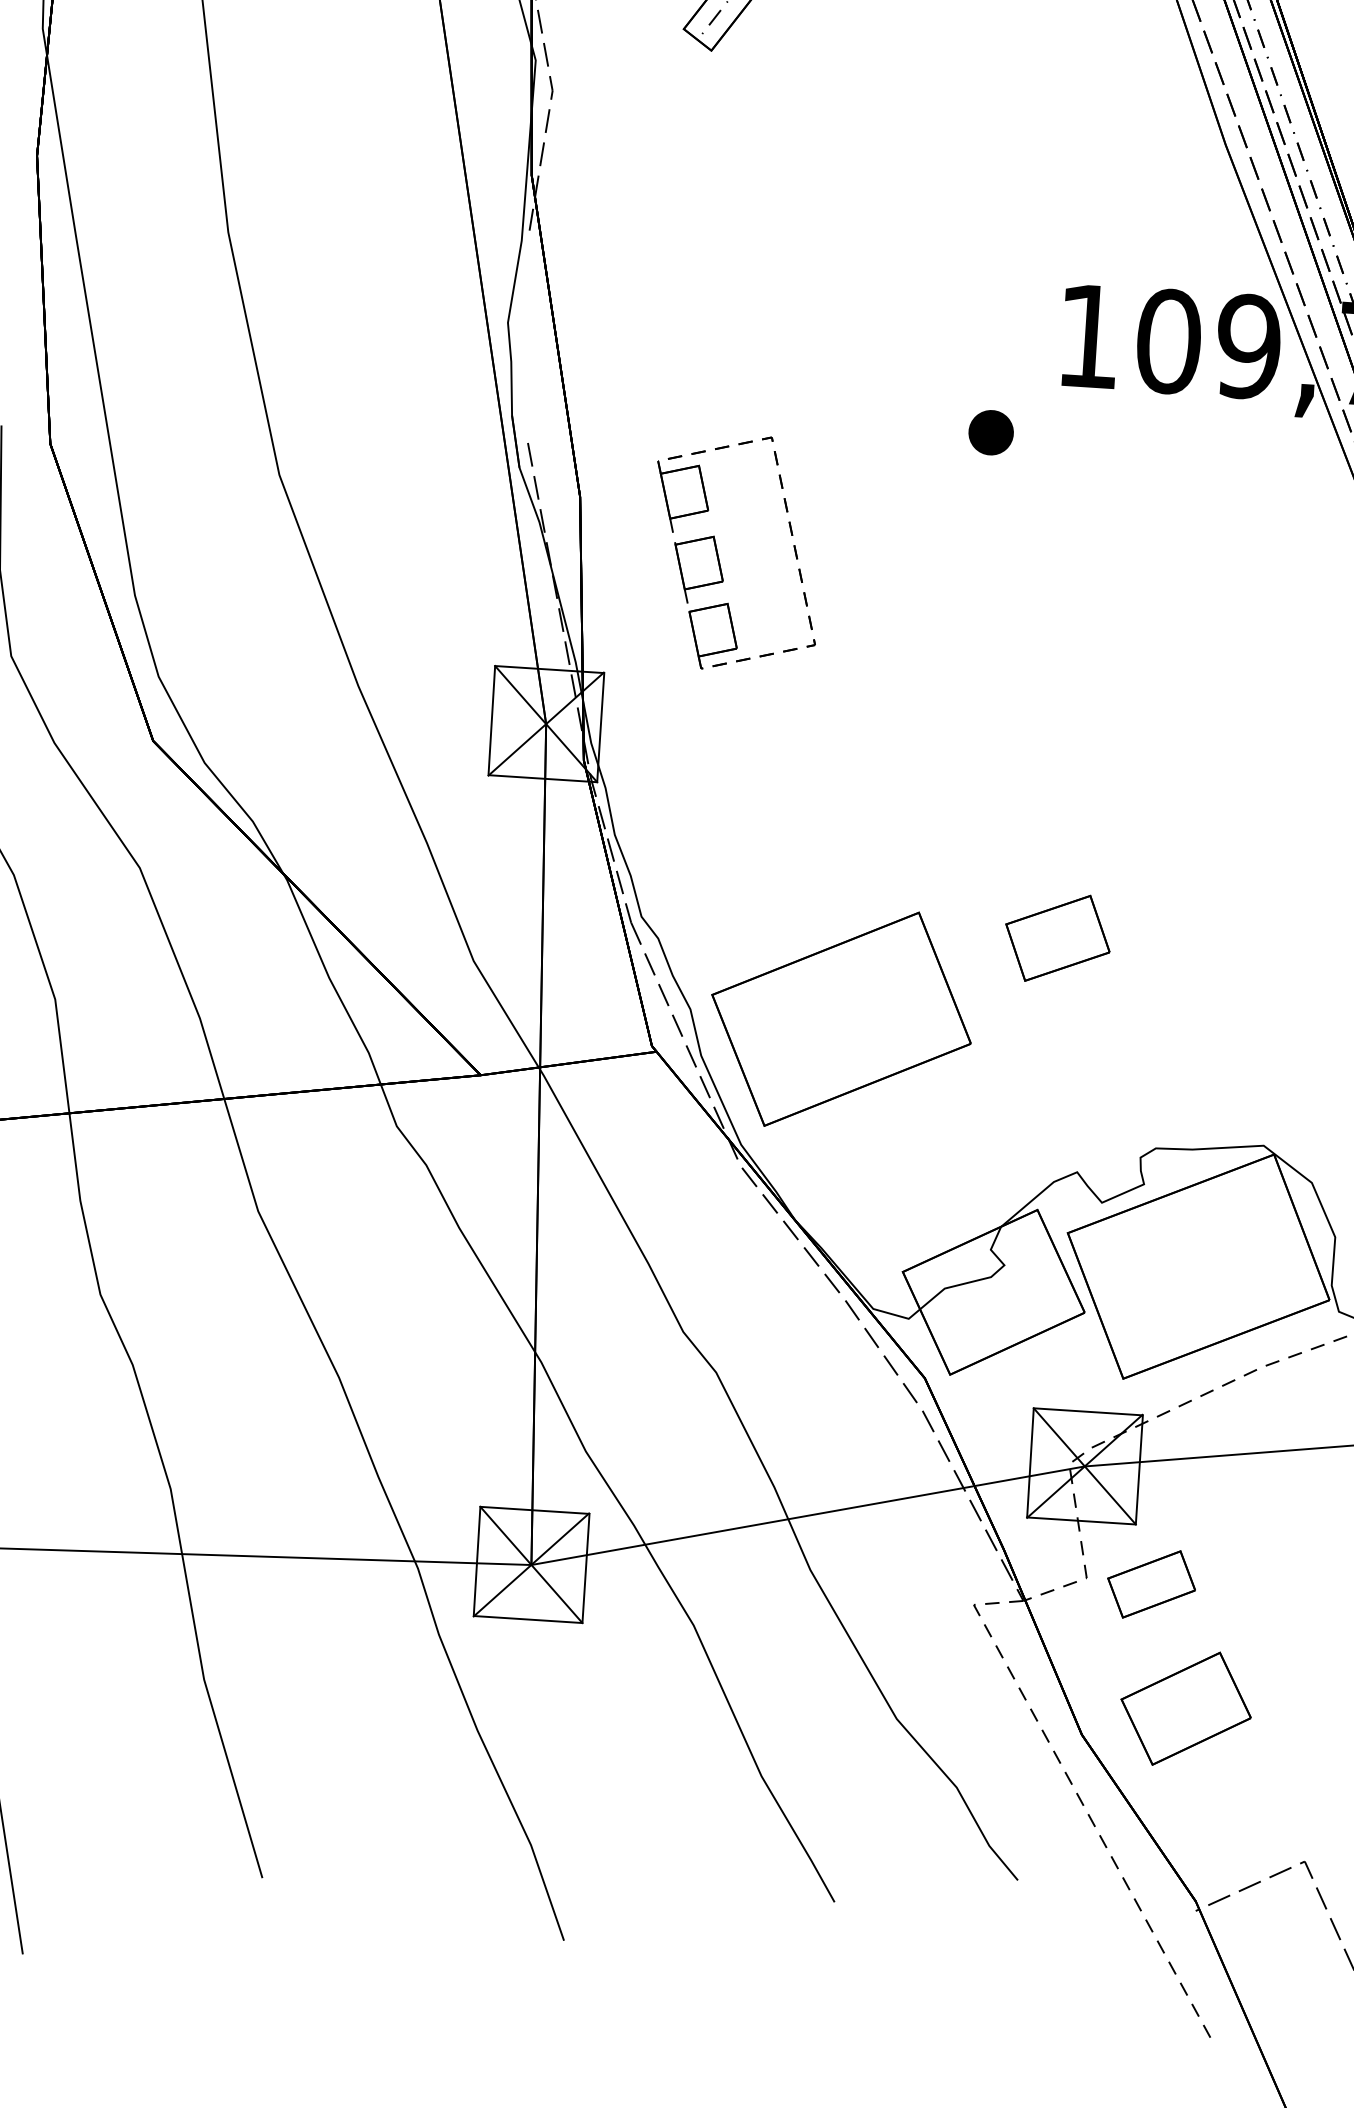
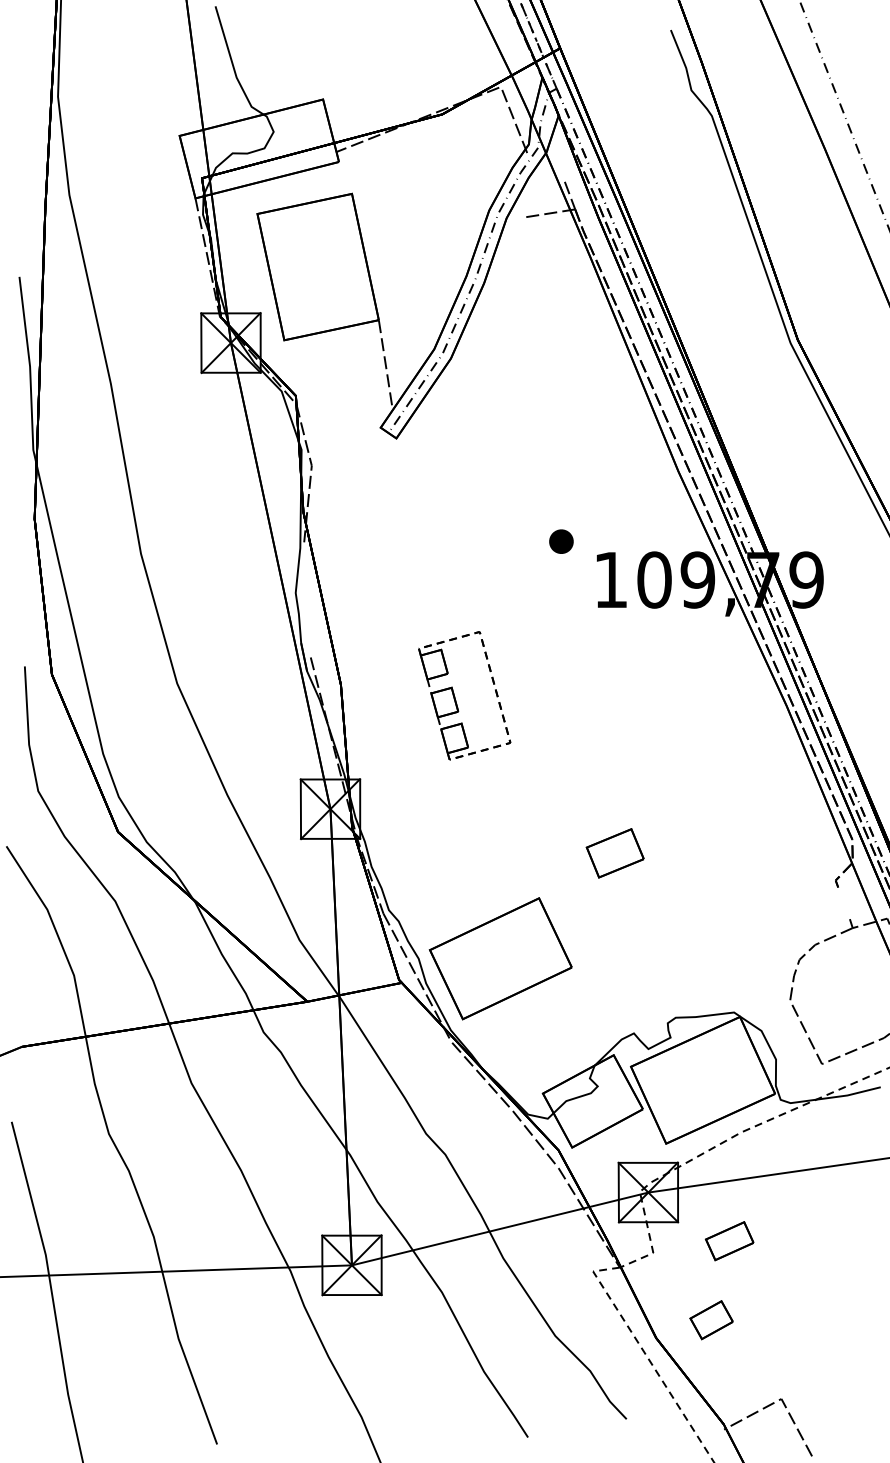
part: (991, 432) -> (561, 541), moved
part: (719, 553) -> (455, 696), moved
part: (1056, 938) -> (614, 853), moved
part: (1151, 1585) -> (729, 1241), moved
part: (1185, 1707) -> (711, 1319), size x0.6

